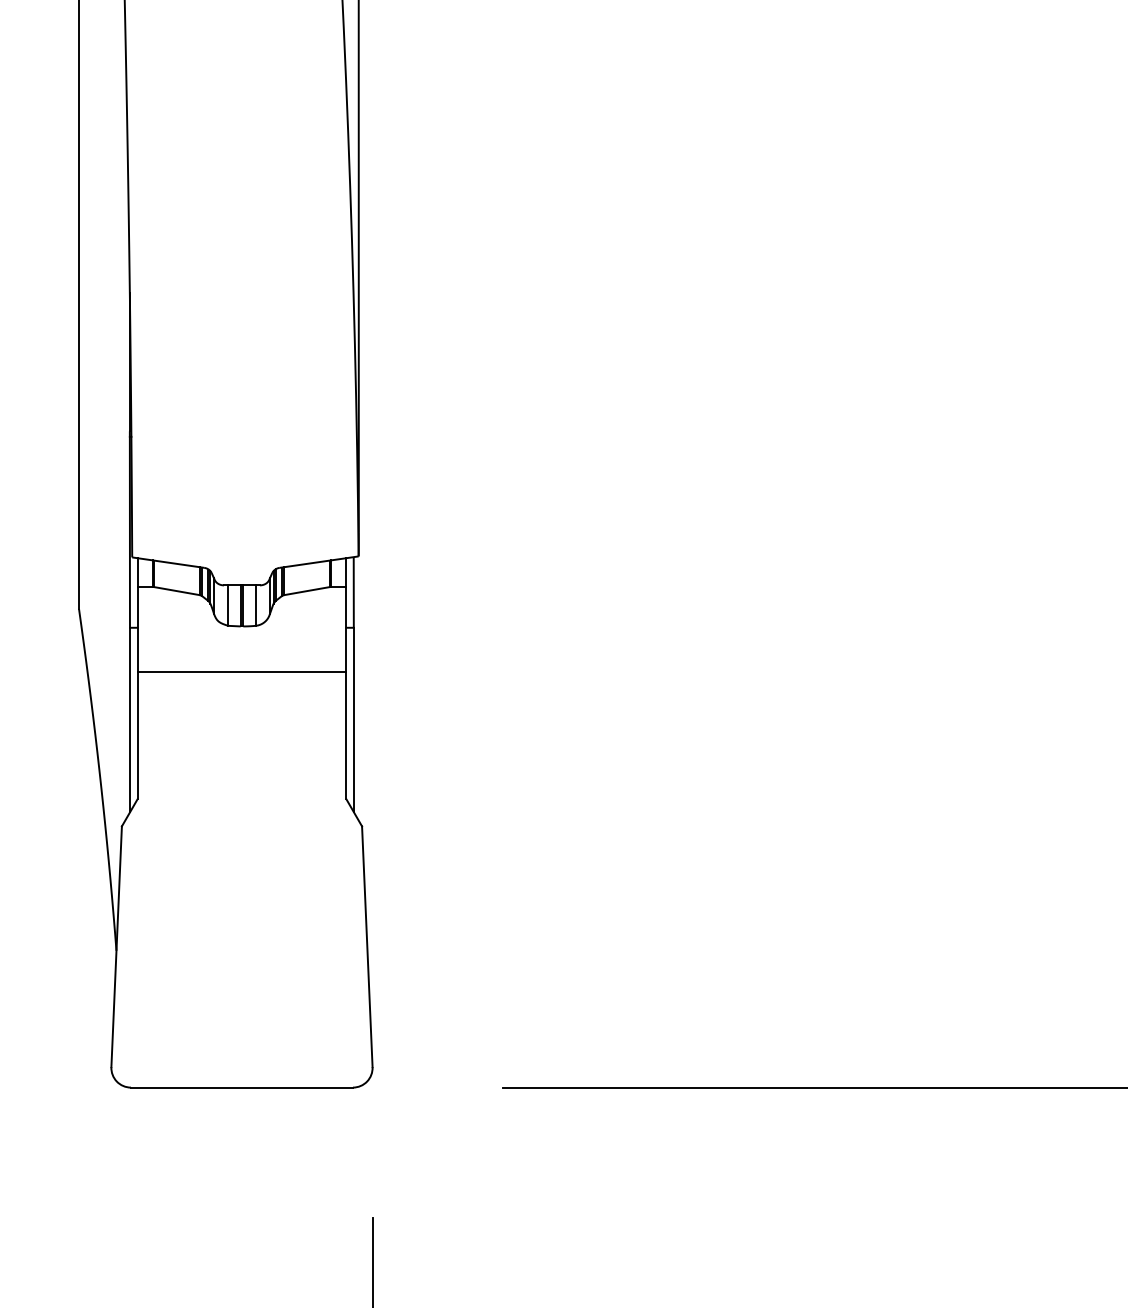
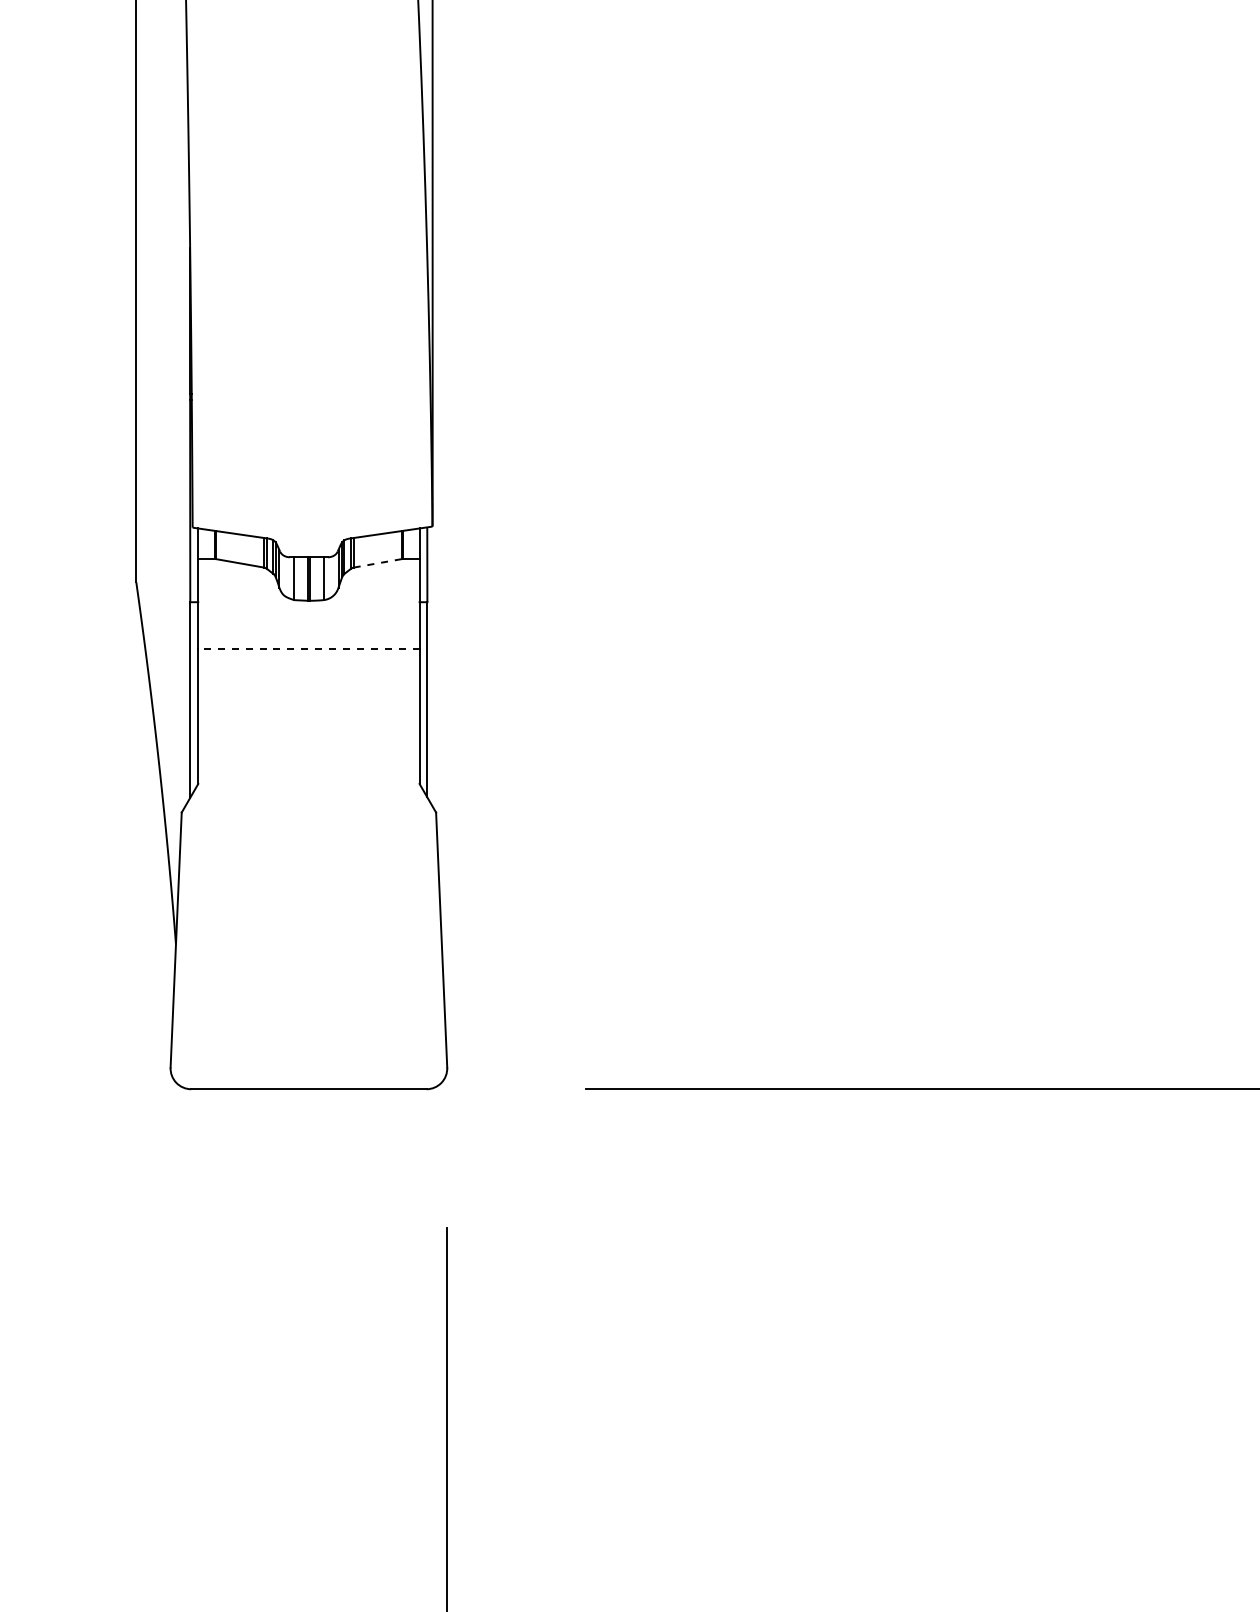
line: (306, 591) -> (377, 563), solid -> dashed
line: (241, 671) -> (308, 648), solid -> dashed

